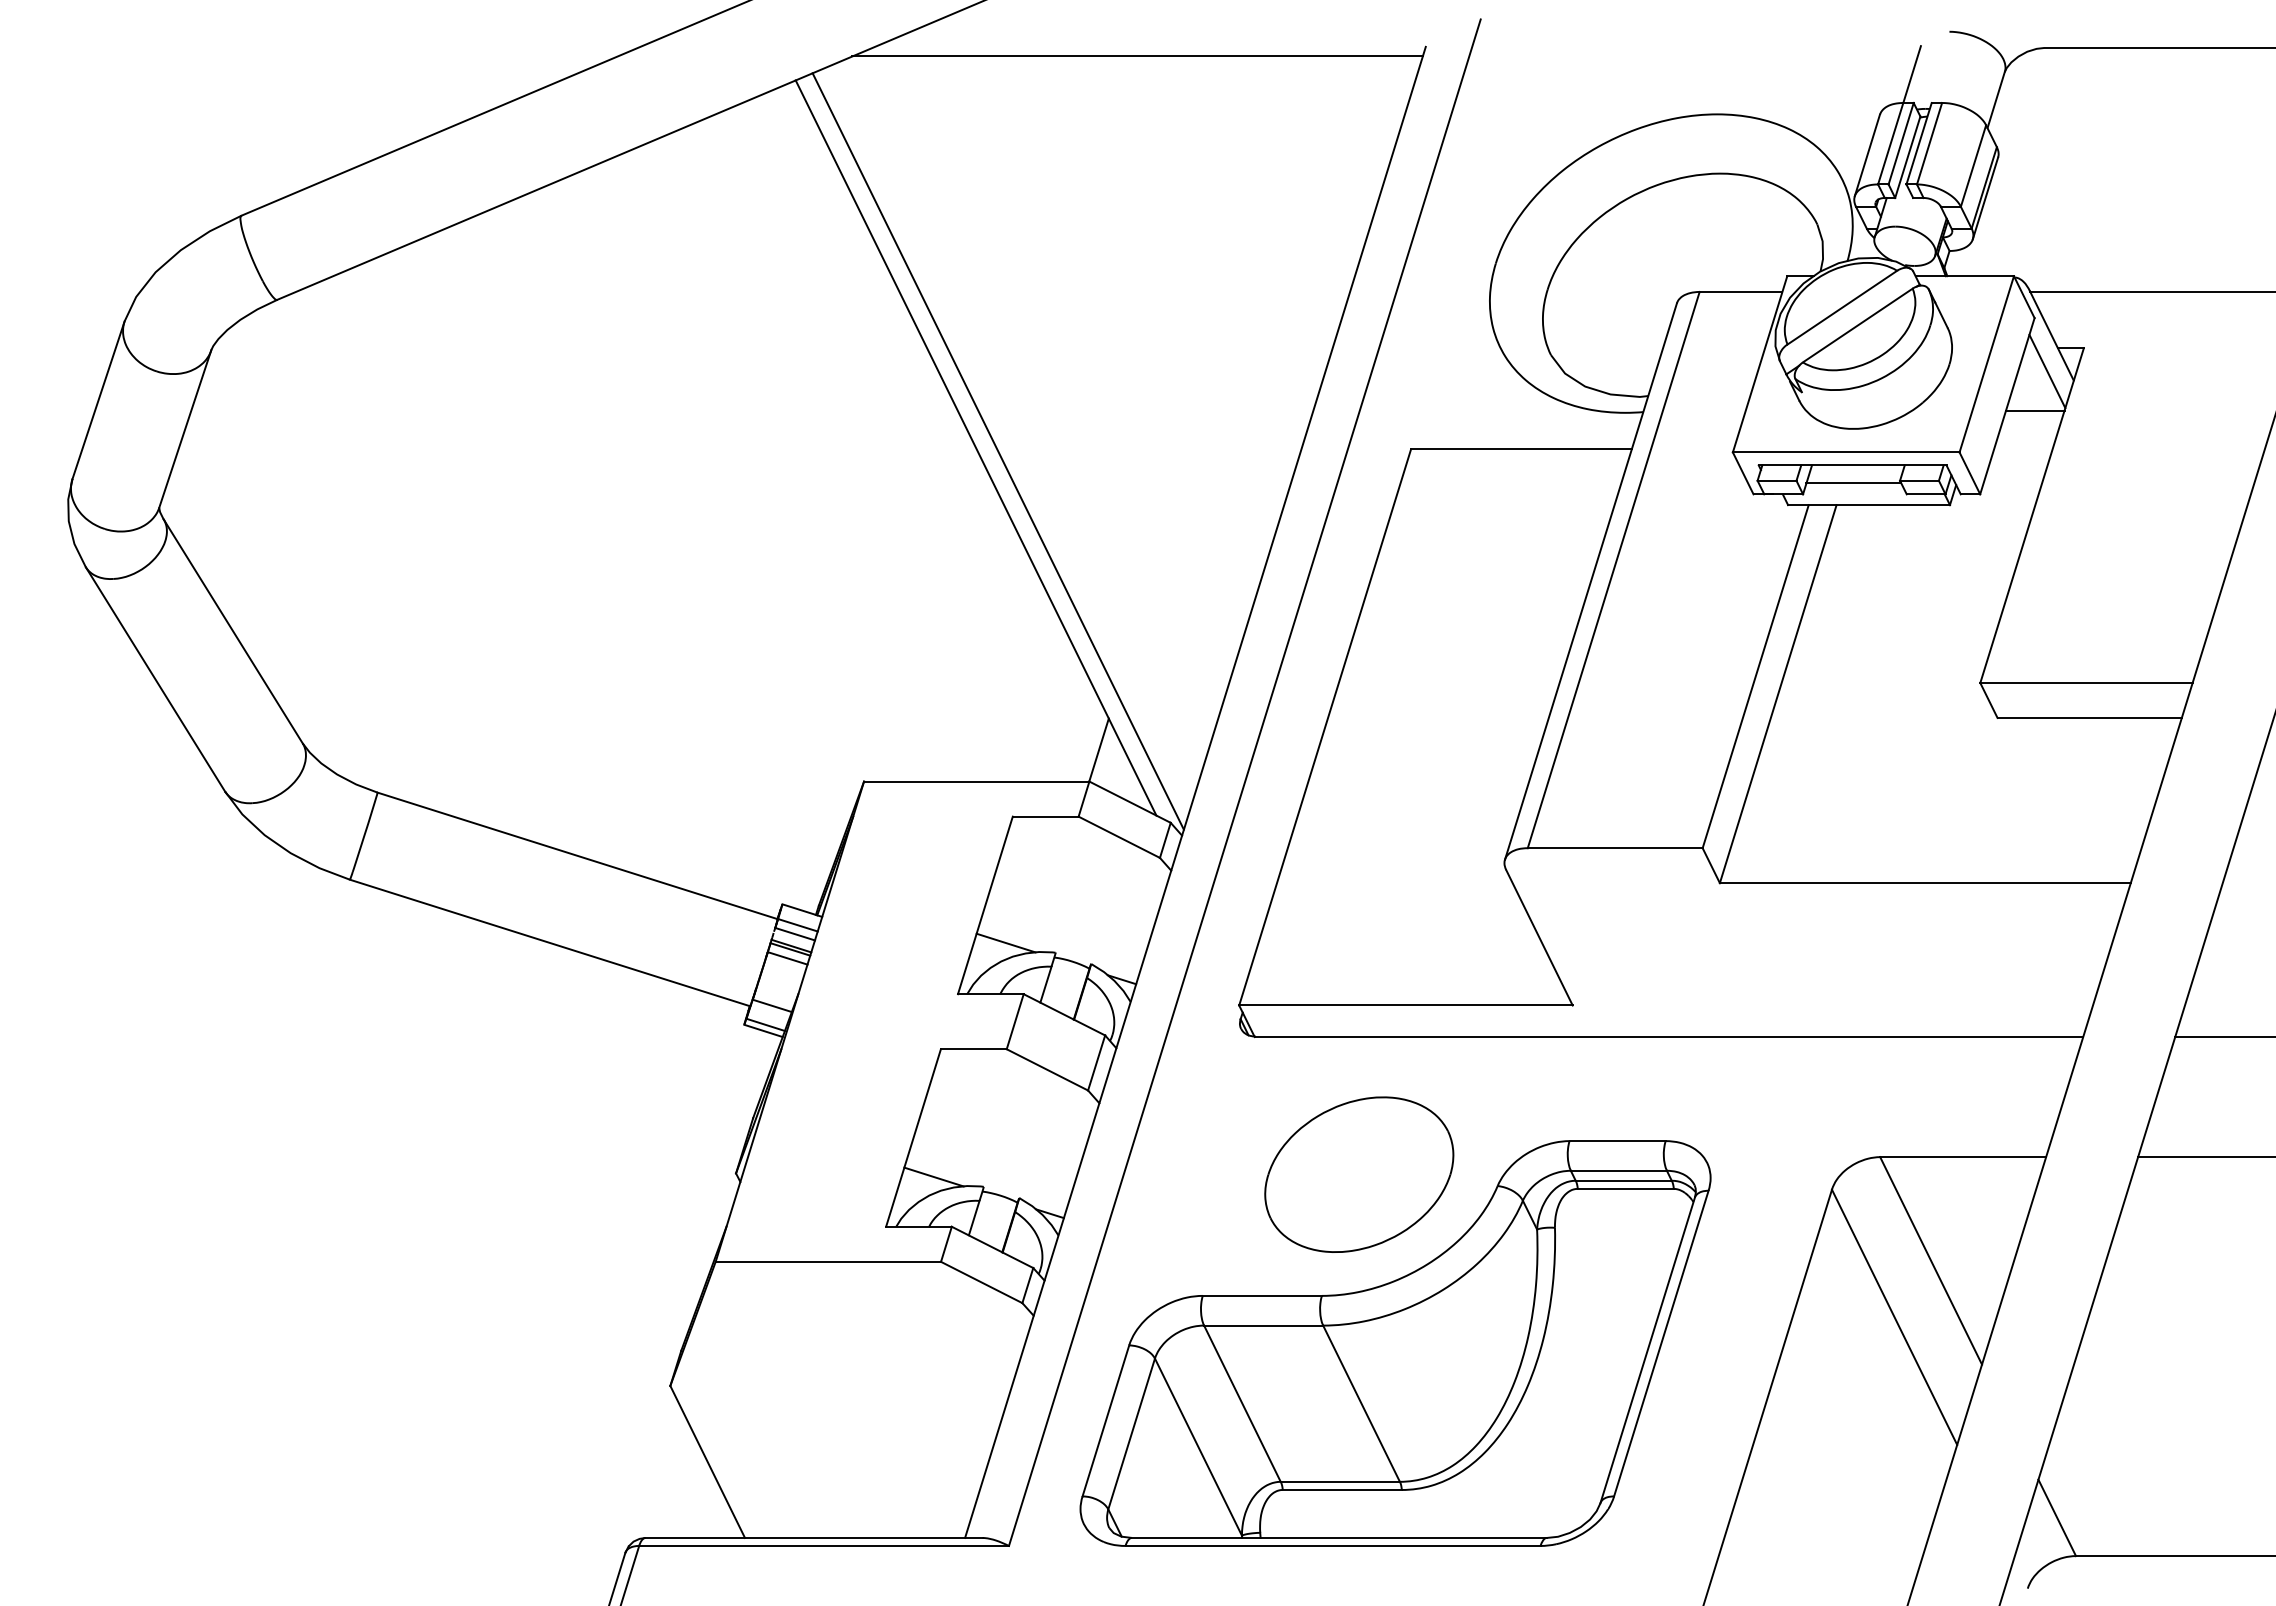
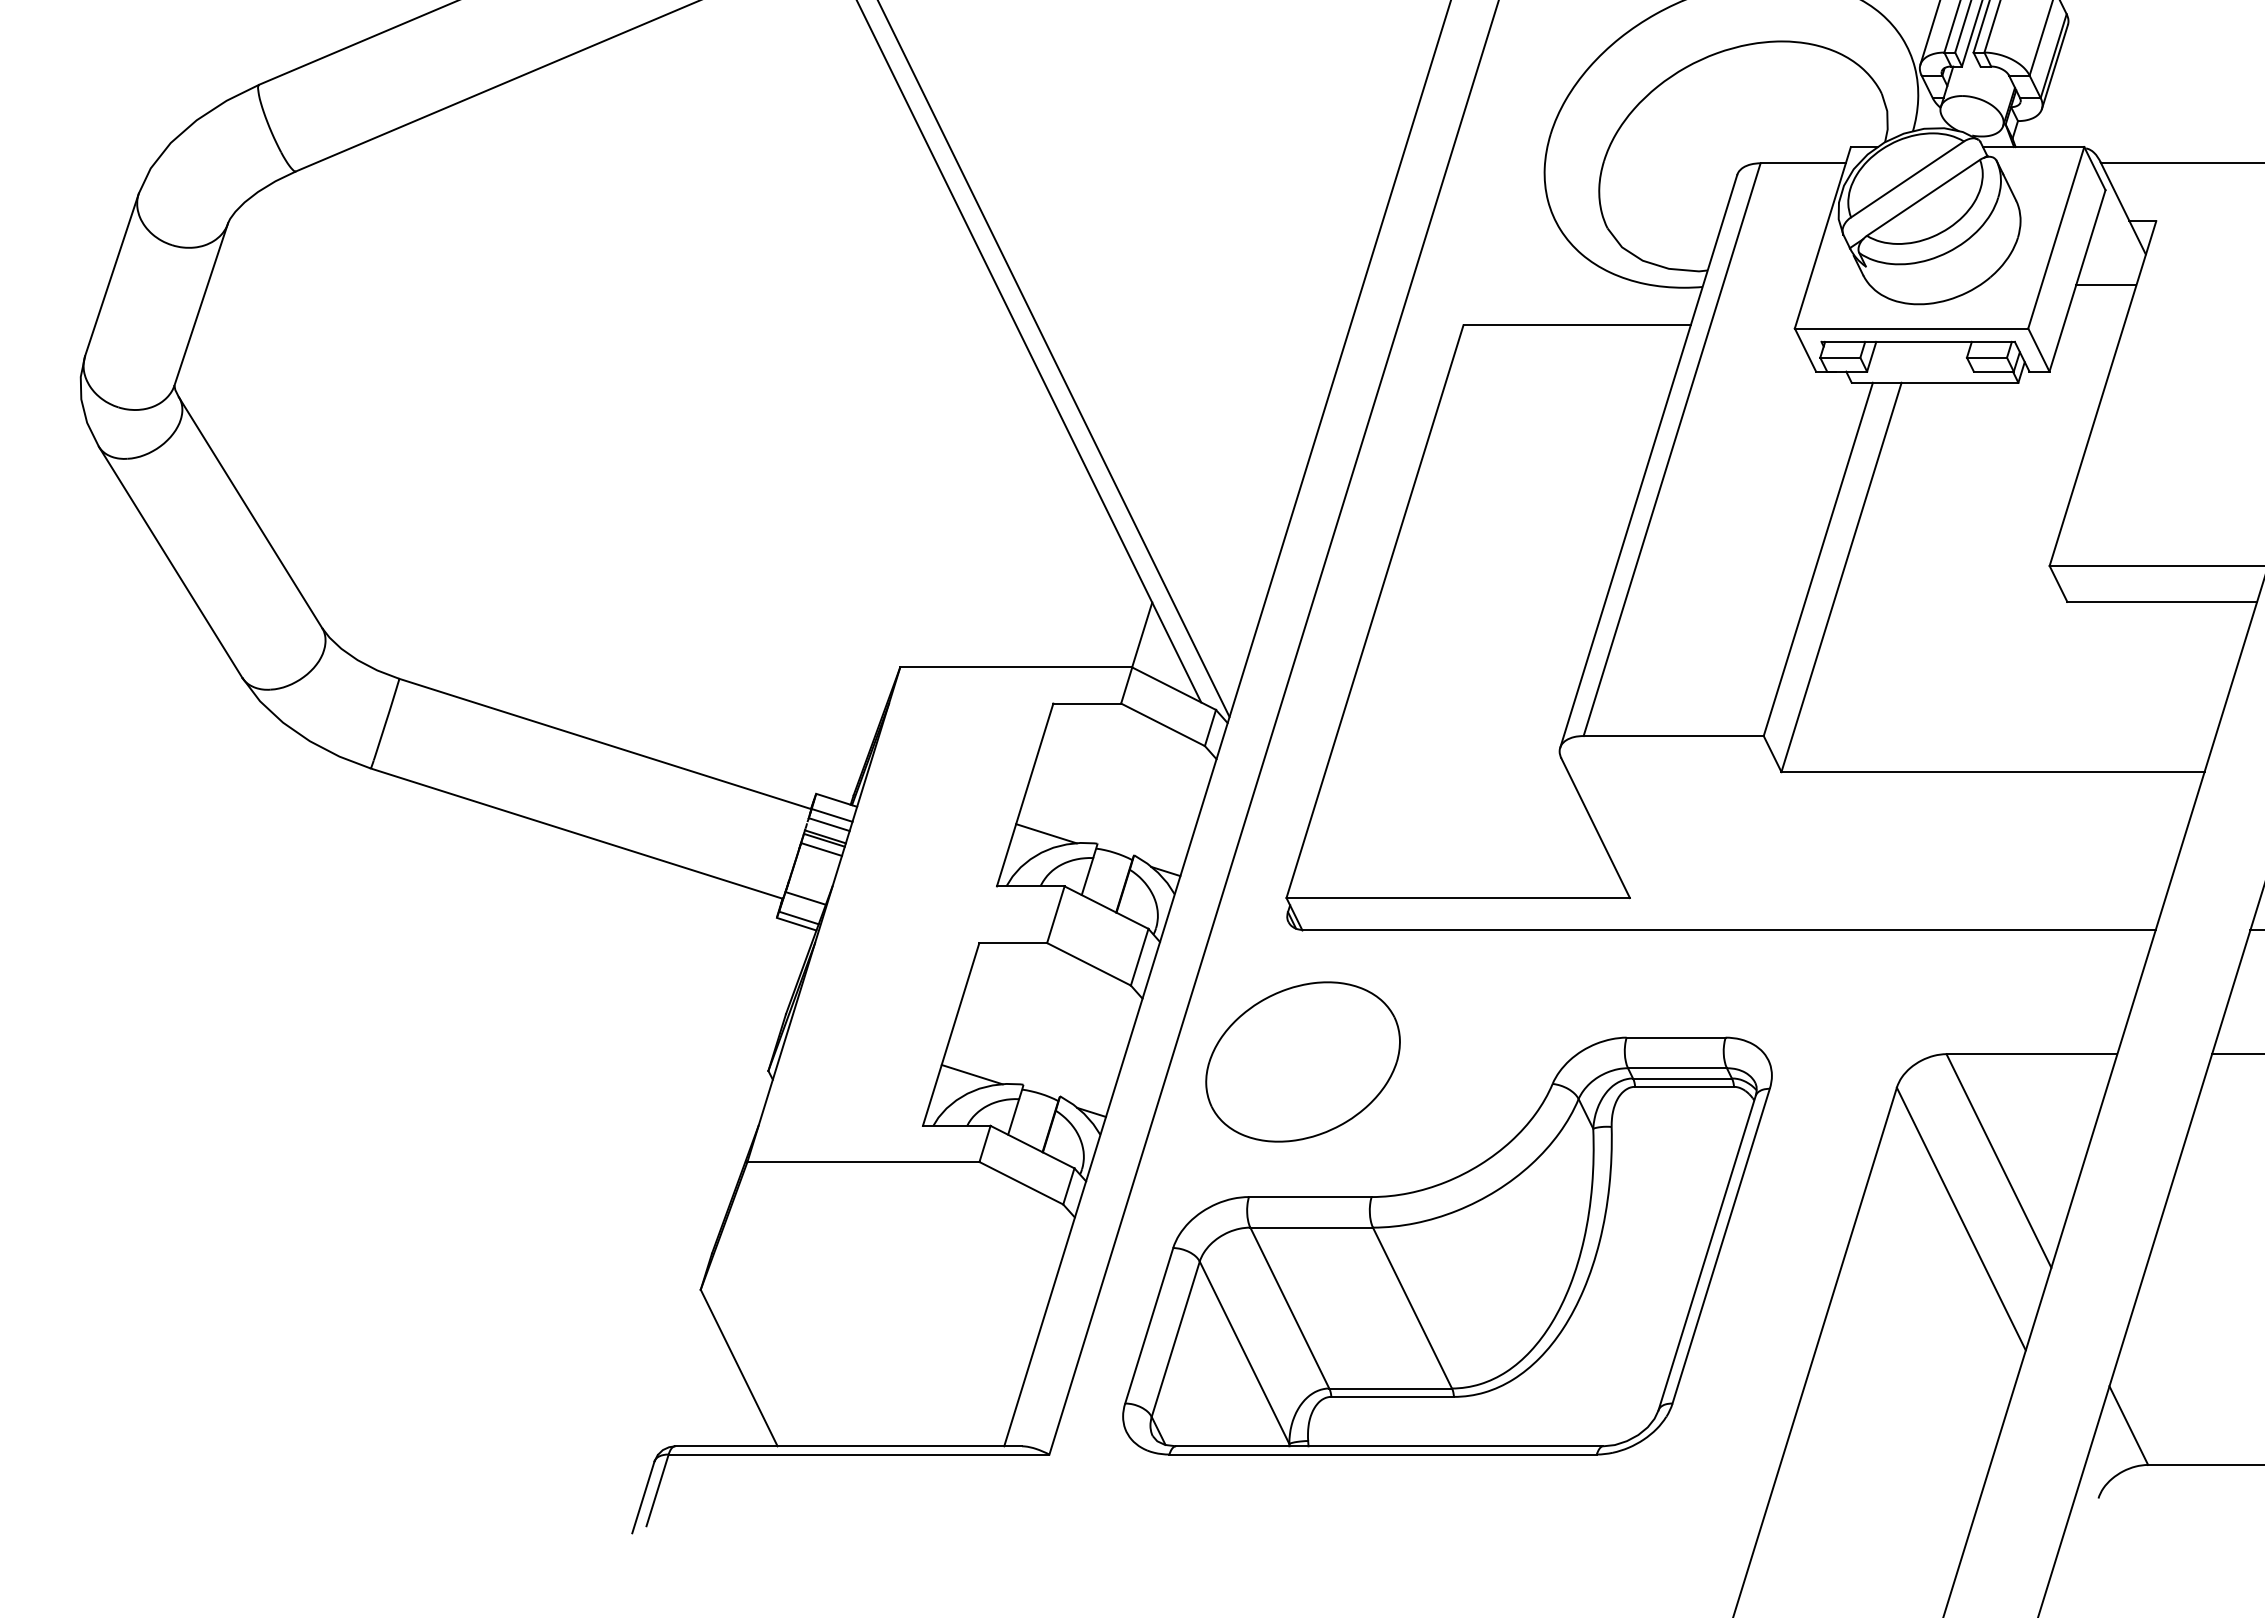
line: (2047, 371) -> (2118, 245), removed
line: (1853, 483) -> (1919, 360), removed
part: (1359, 1174) -> (1303, 1061), moved

